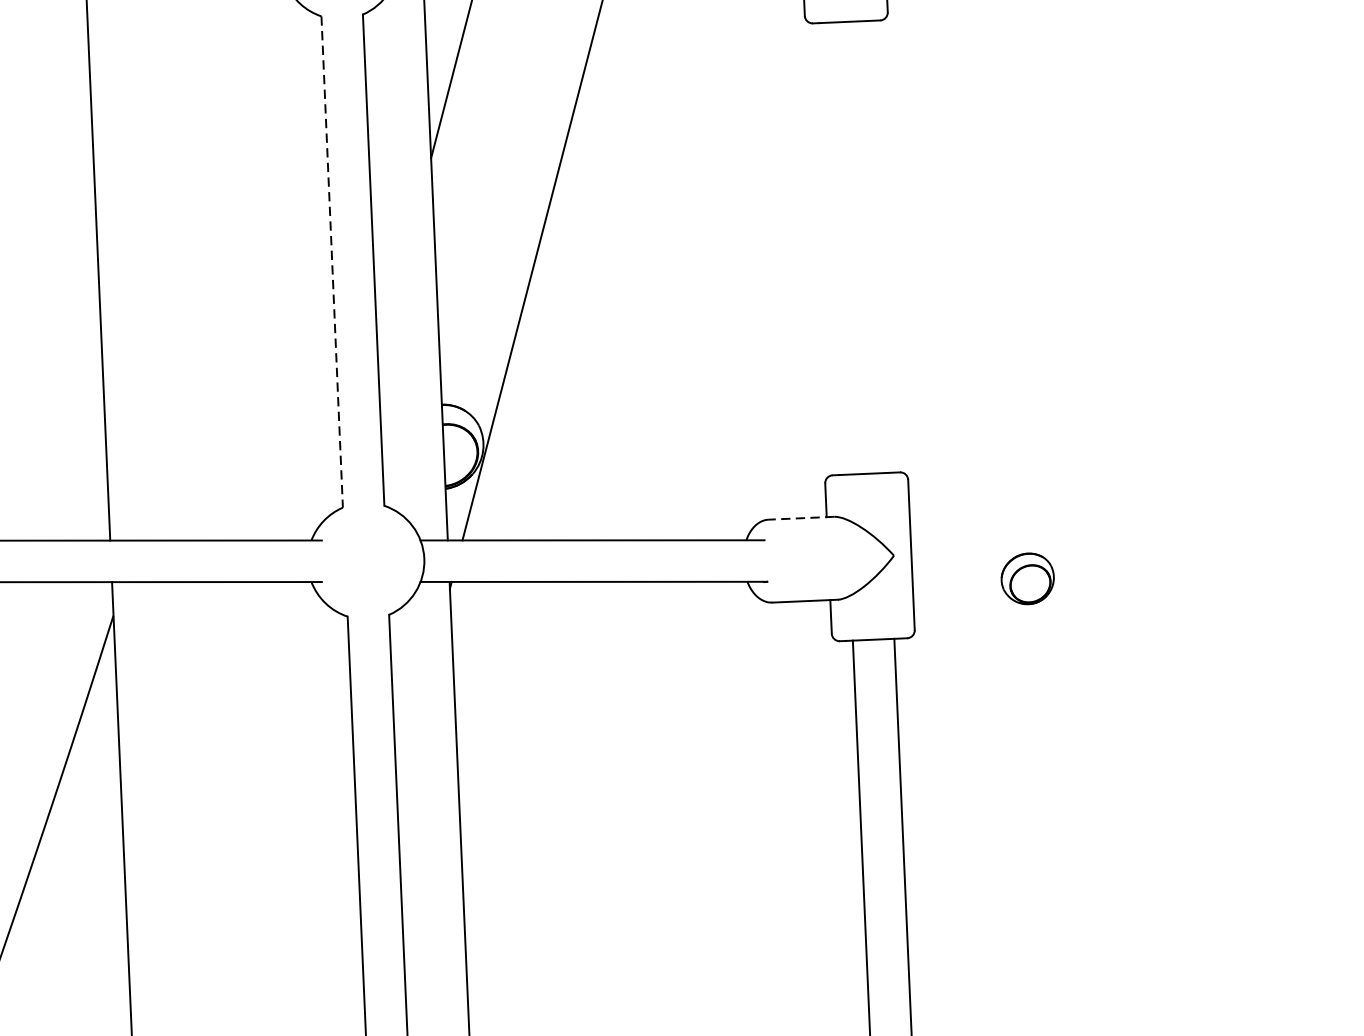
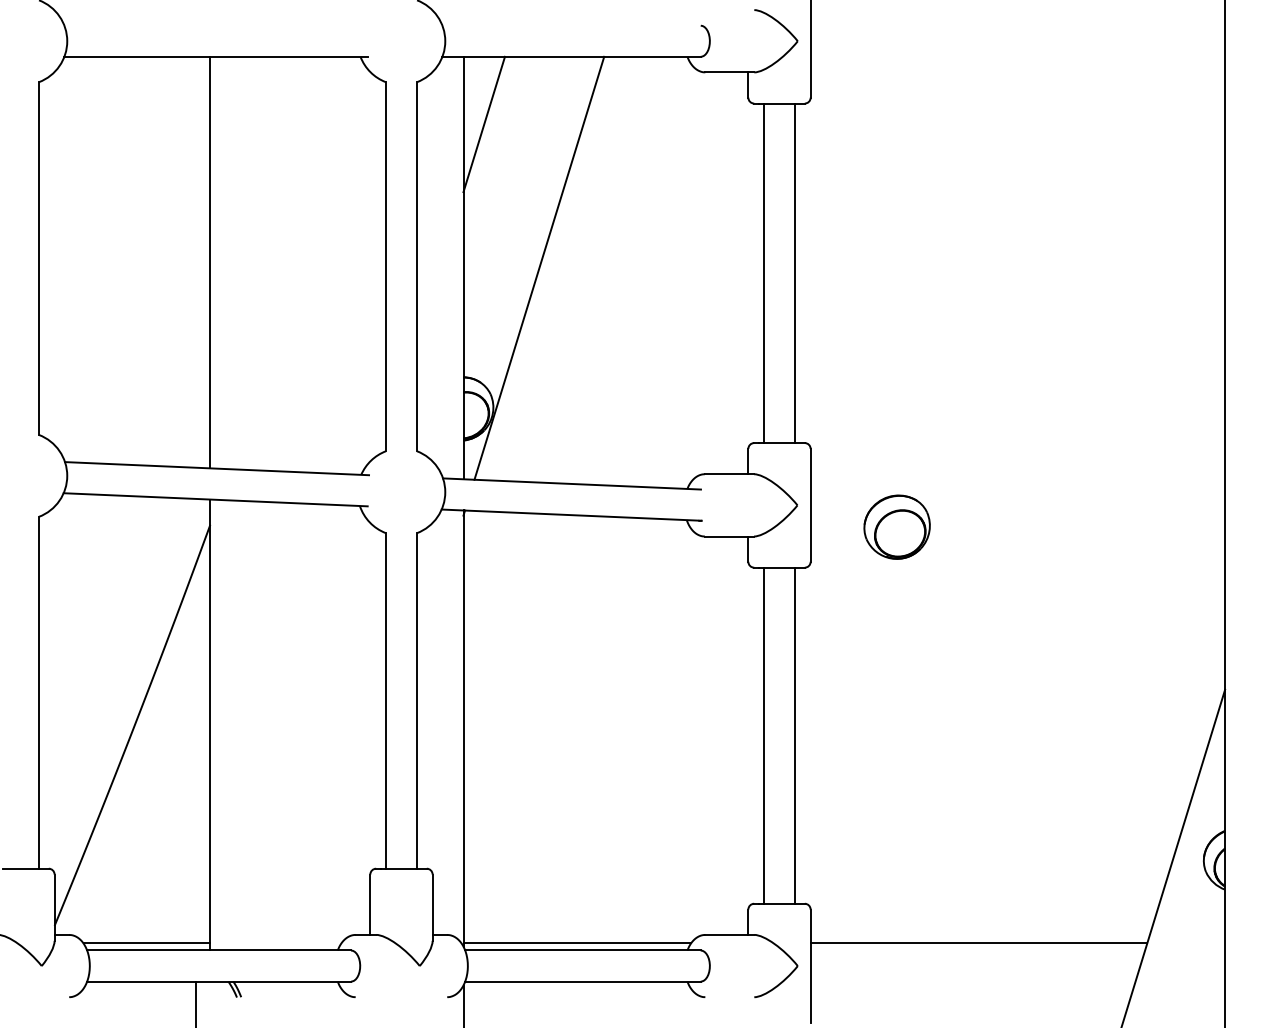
line: (877, 247) -> (795, 273), added
line: (835, 249) -> (763, 273), added
line: (331, 261) -> (385, 266), dashed -> solid
line: (801, 518) -> (729, 474), dashed -> solid
part: (1026, 578) -> (896, 526), size x1.67

